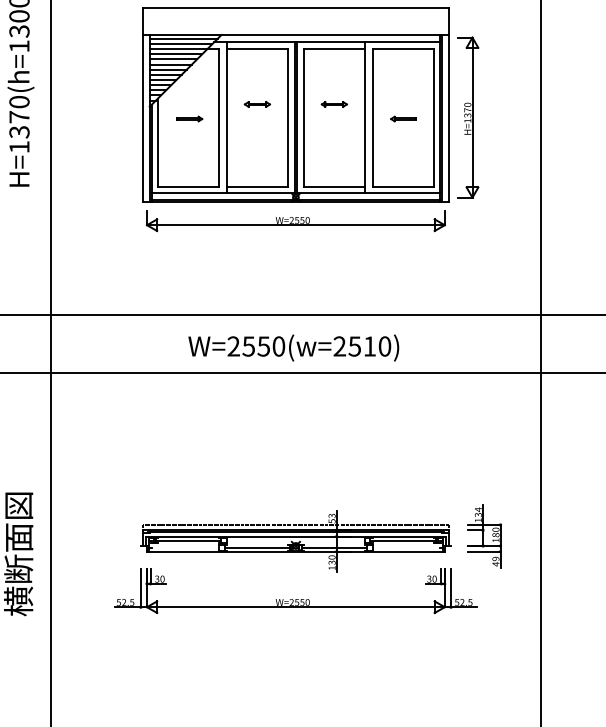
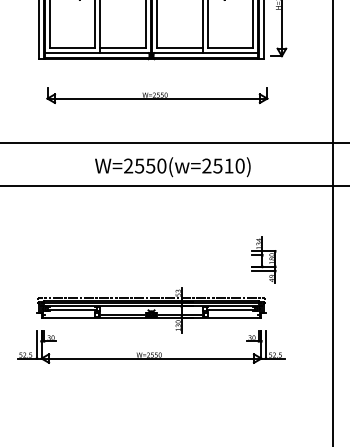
part: (295, 221) -> (157, 95), moved
text: (293, 347) -> (172, 166), moved
part: (484, 536) -> (263, 259), moved

